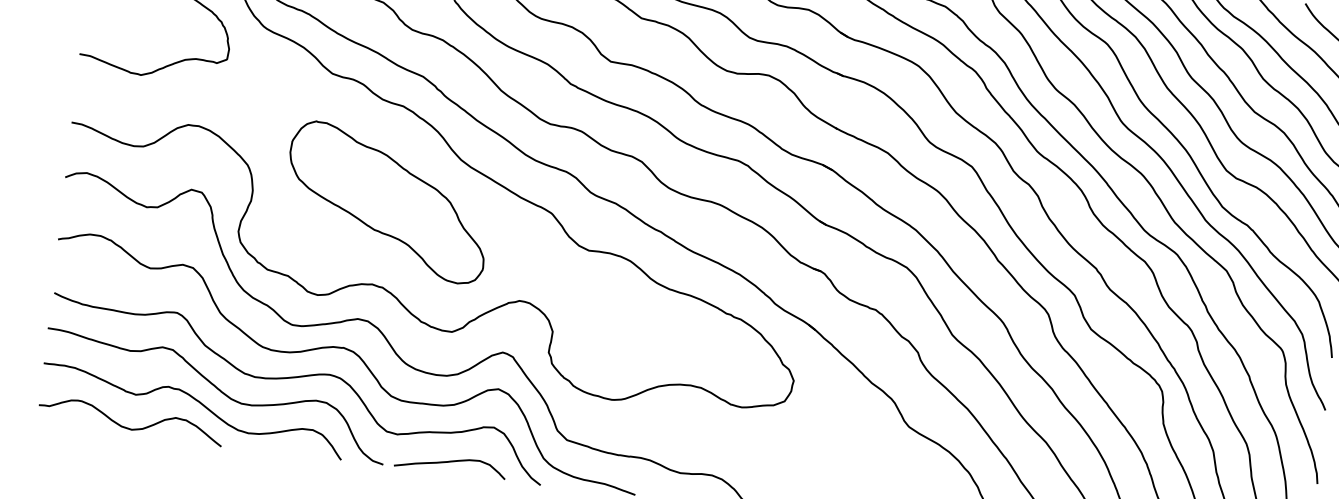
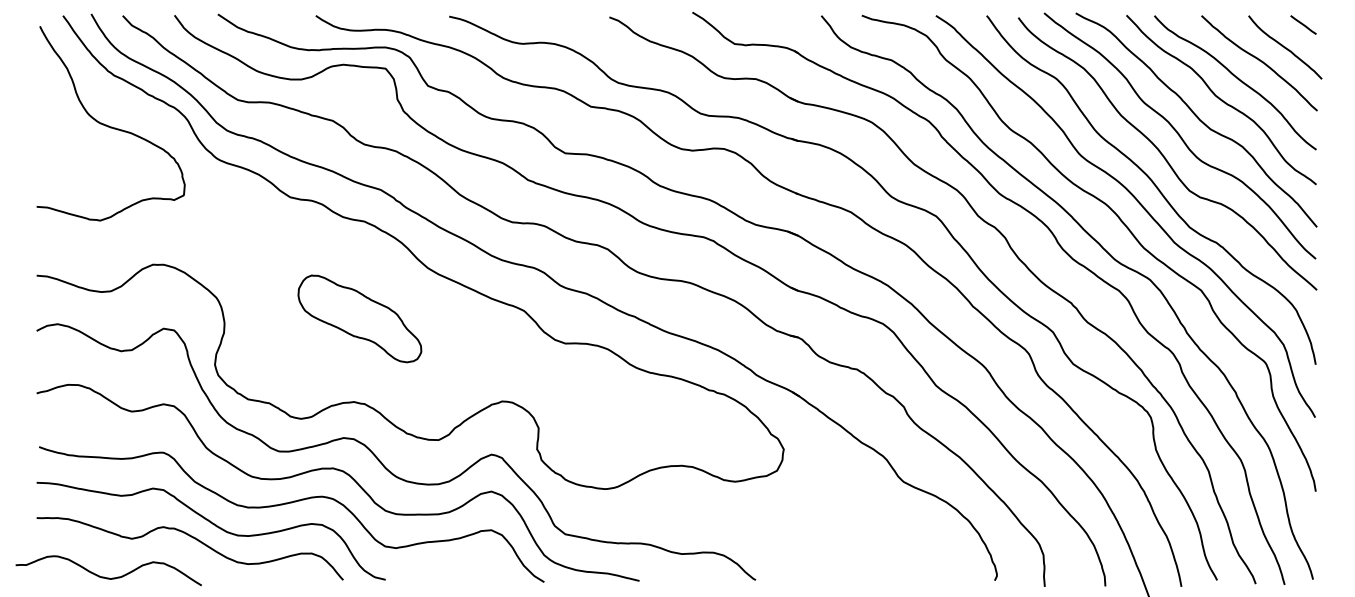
part: (387, 202) -> (359, 318), size x0.6
curve: (129, 427) -> (108, 577), moved
curve: (449, 463) -> (451, 570), removed

